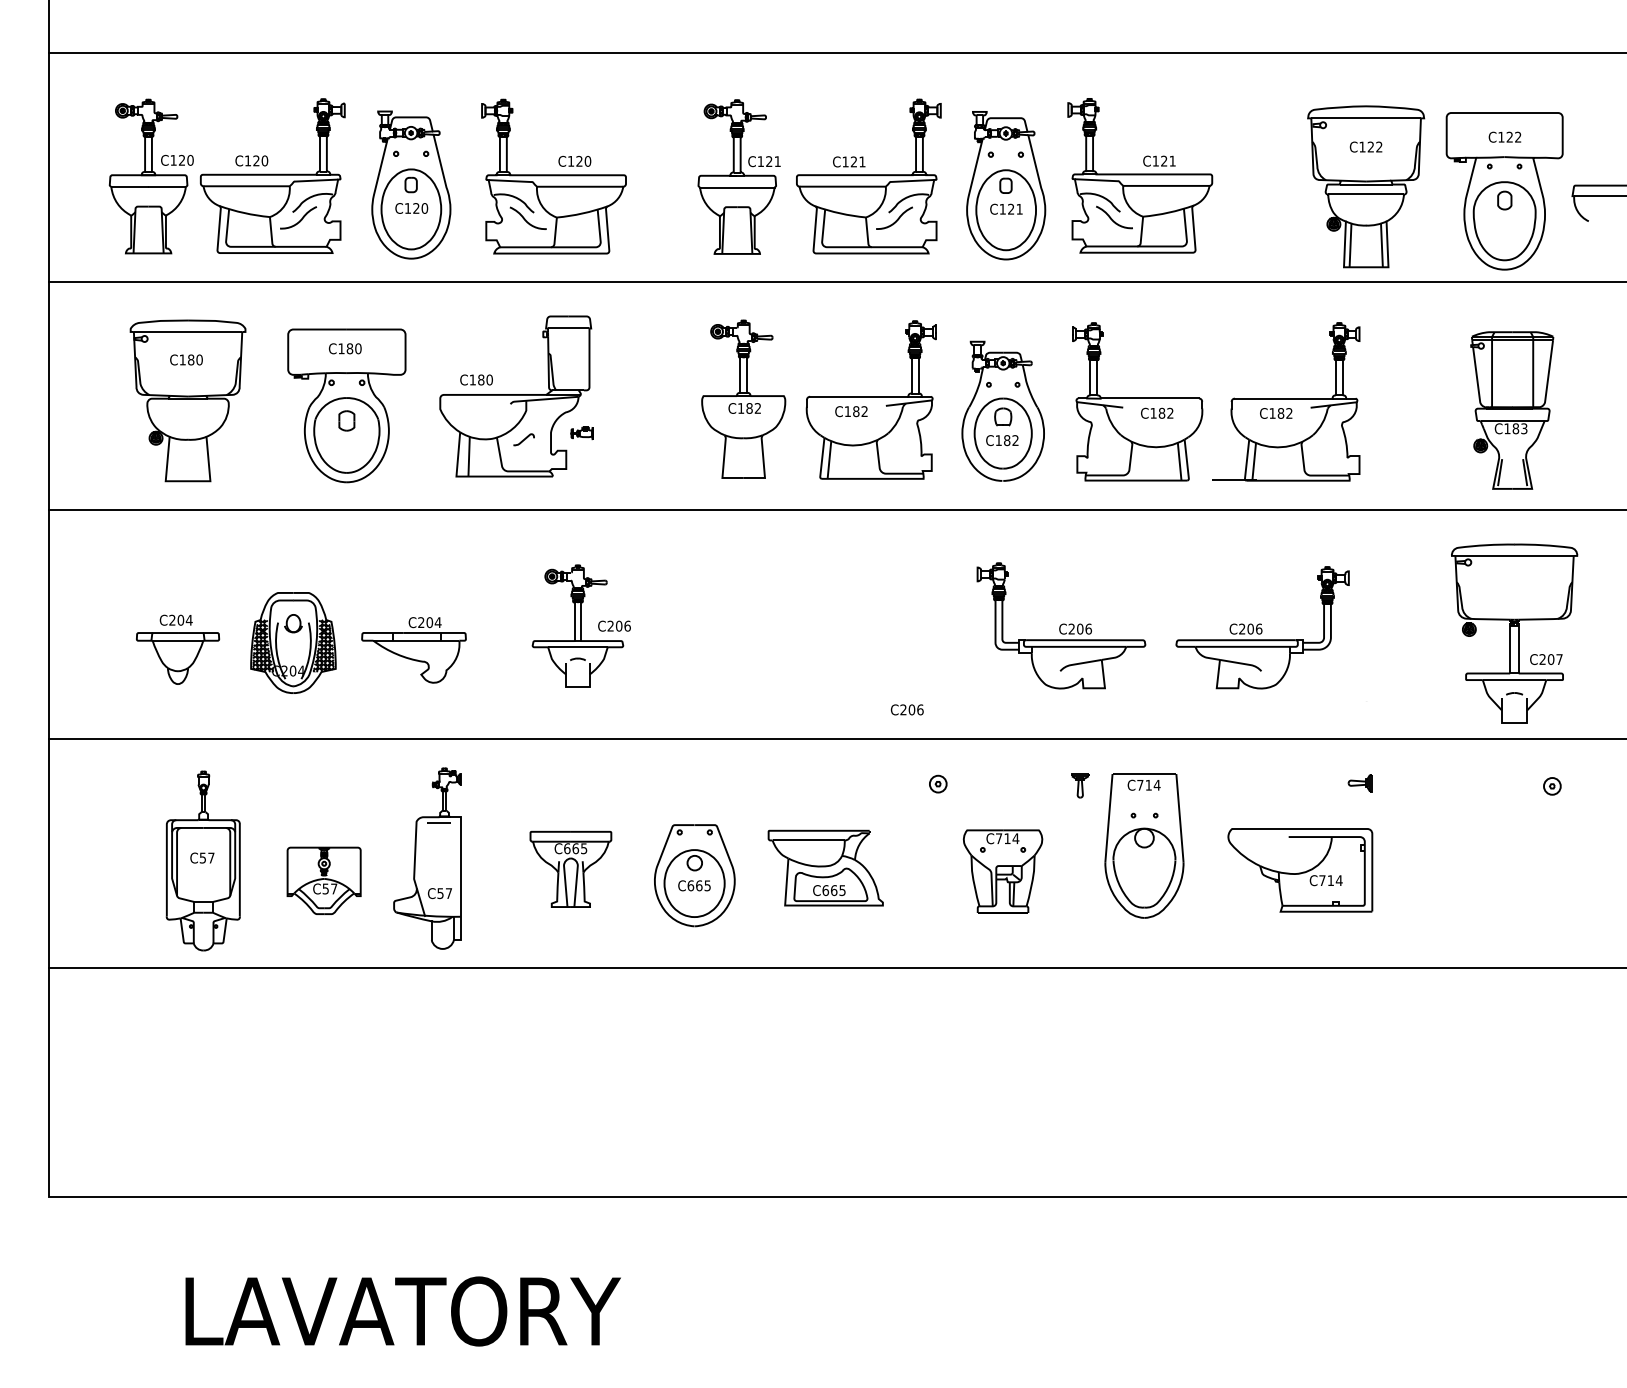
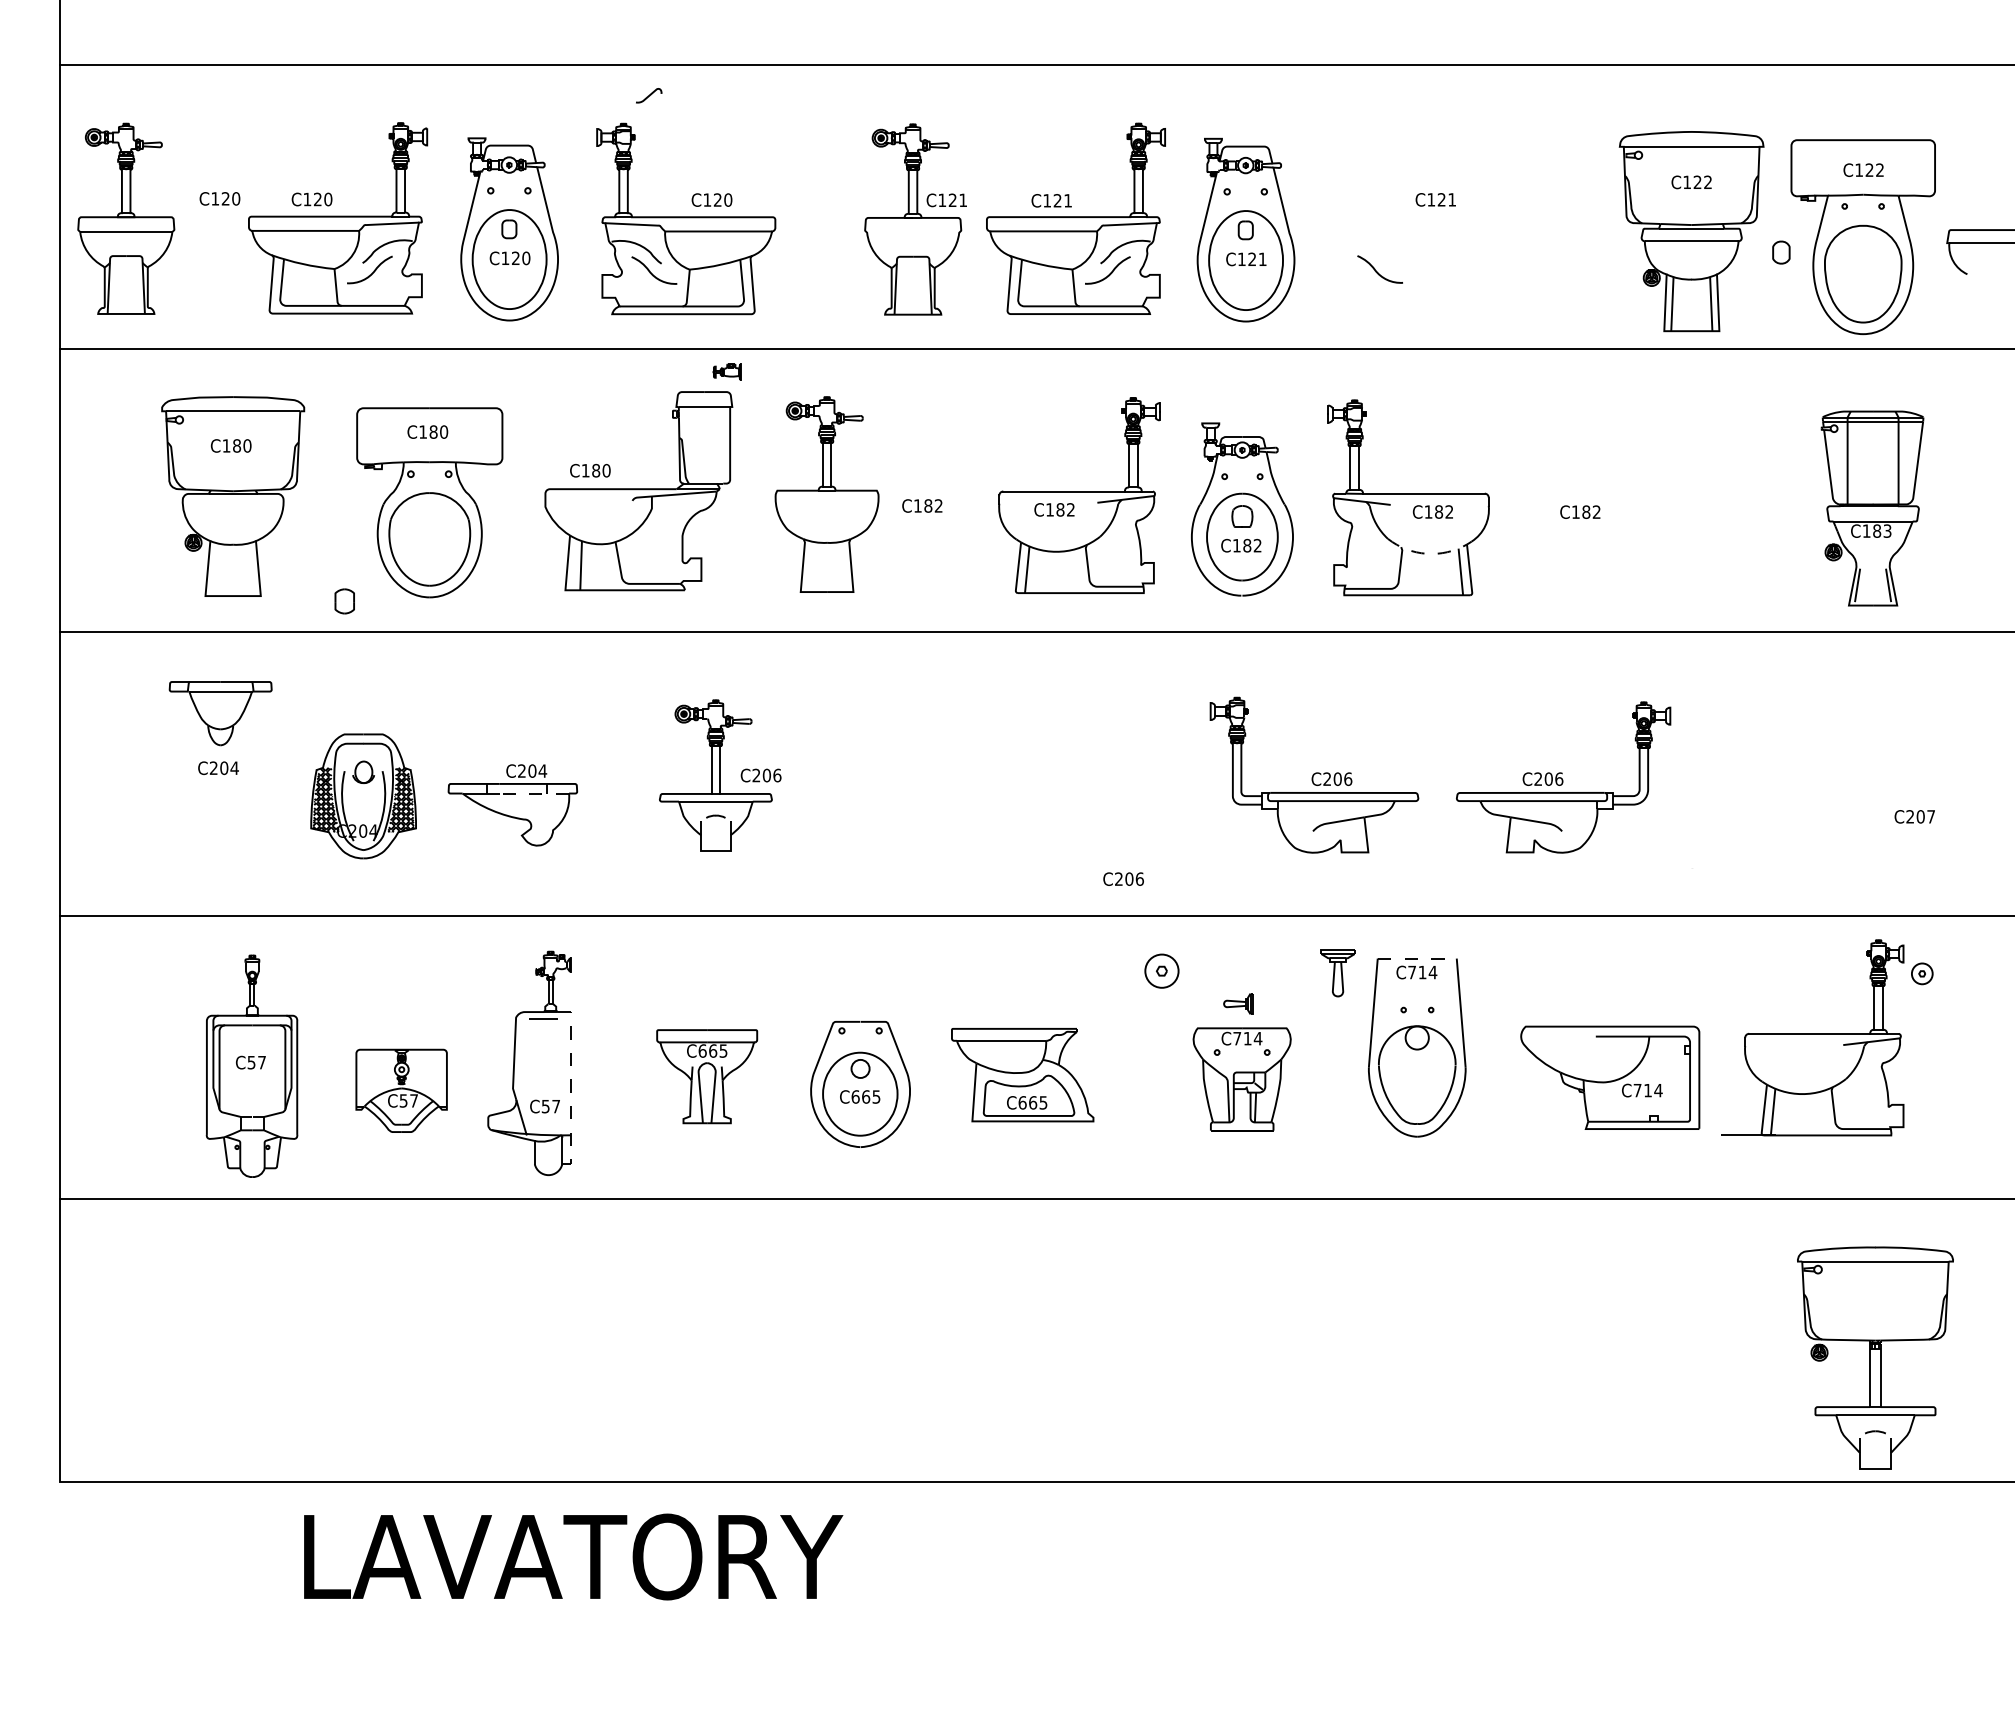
part: (1140, 175) -> (1412, 217), removed
part: (148, 176) -> (126, 218), moved
line: (737, 187) -> (913, 232), removed
part: (1504, 200) -> (1781, 252), moved
part: (743, 399) -> (826, 494), moved
part: (1286, 401) -> (1812, 1037), moved
part: (346, 420) -> (344, 601), moved
part: (581, 433) -> (726, 371), moved
curve: (524, 439) -> (649, 95), moved
arc: (1151, 446) -> (1426, 553), solid -> dashed
part: (1514, 633) -> (1875, 1357), moved
line: (431, 640) -> (534, 793), solid -> dashed
part: (177, 658) -> (220, 713), moved
line: (1144, 773) -> (1417, 958), solid -> dashed
part: (1360, 782) -> (1238, 1003), moved
part: (937, 783) -> (1161, 970), size x1.6
part: (1080, 786) -> (1337, 973), size x1.6
line: (460, 876) -> (570, 1085), solid -> dashed
text: (403, 1311) -> (573, 1556), moved

